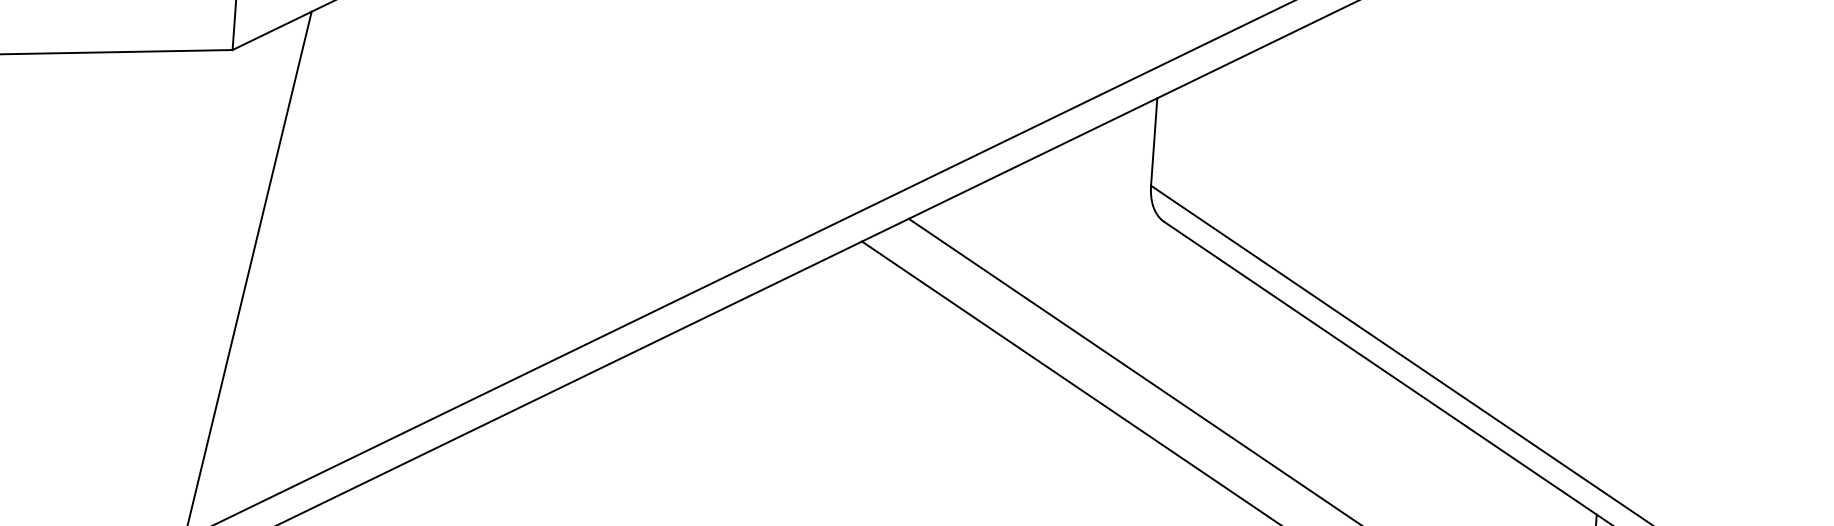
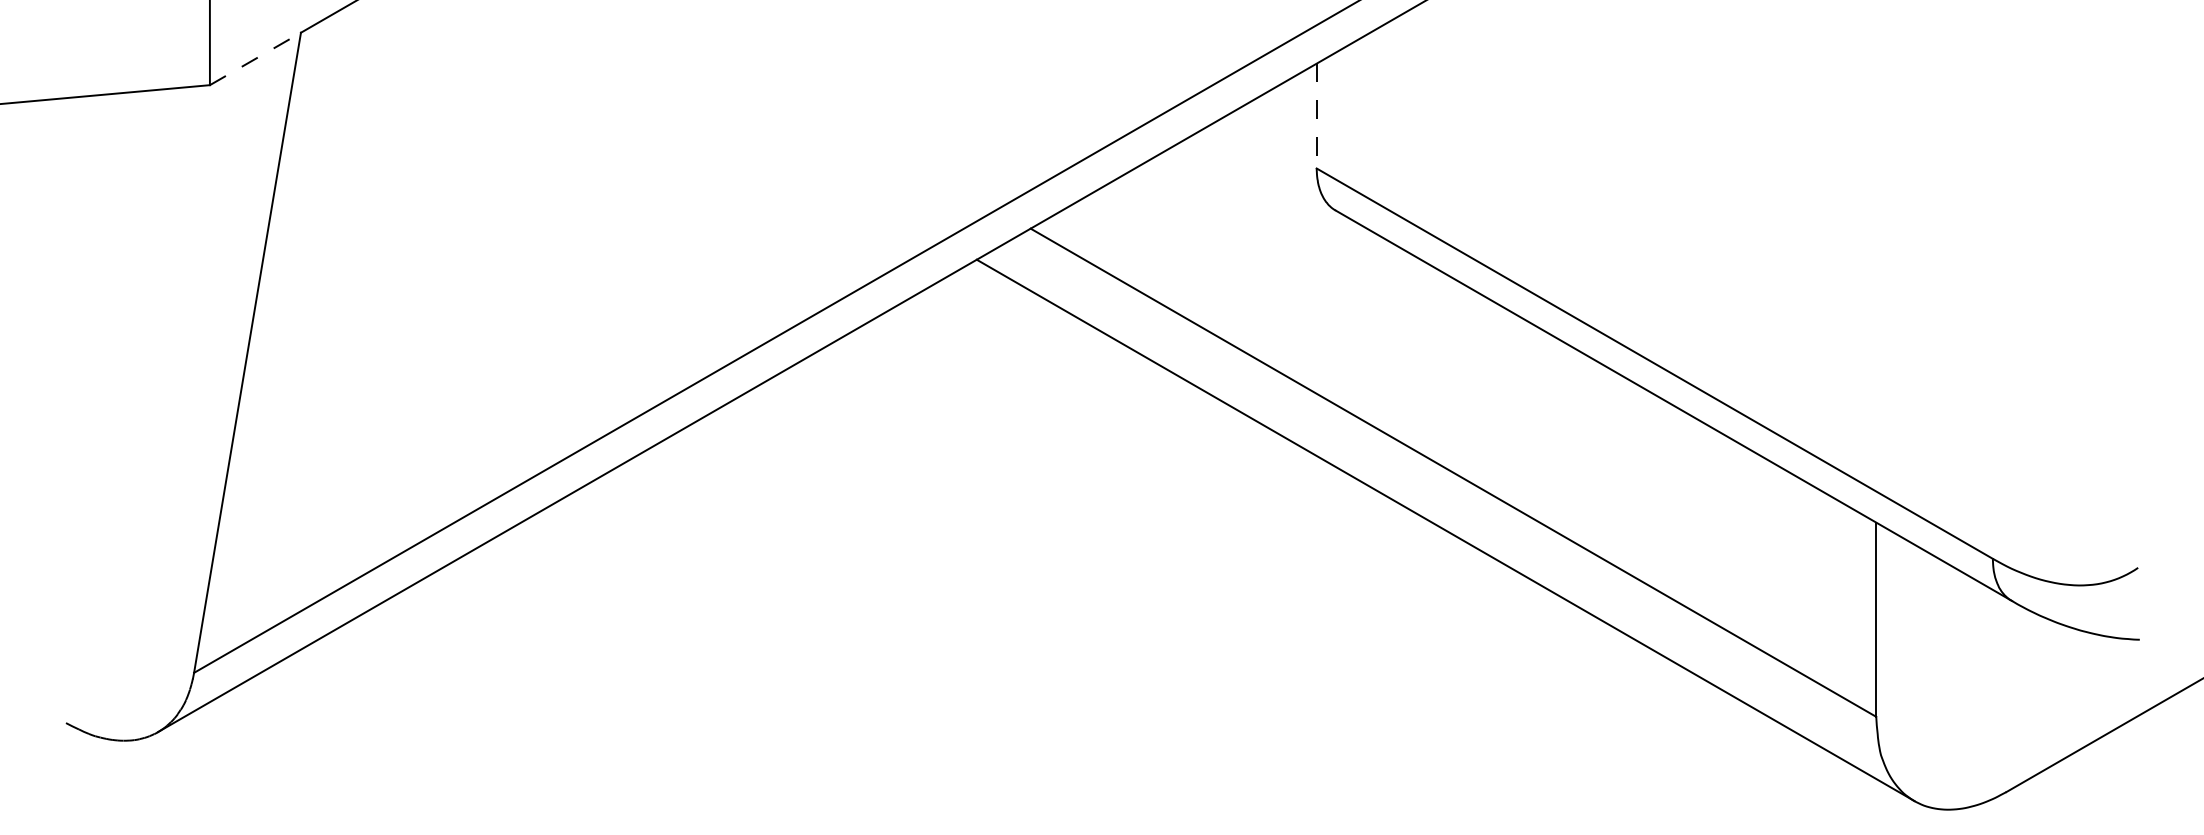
line: (272, 30) -> (255, 58), solid -> dashed
line: (1154, 142) -> (1316, 116), solid -> dashed

